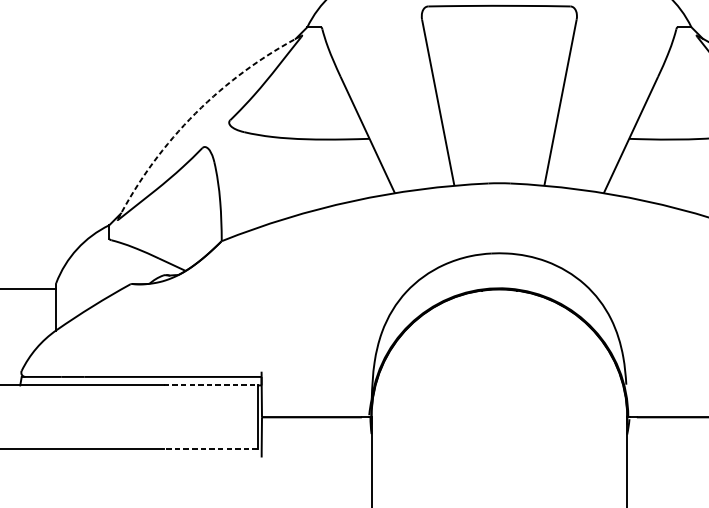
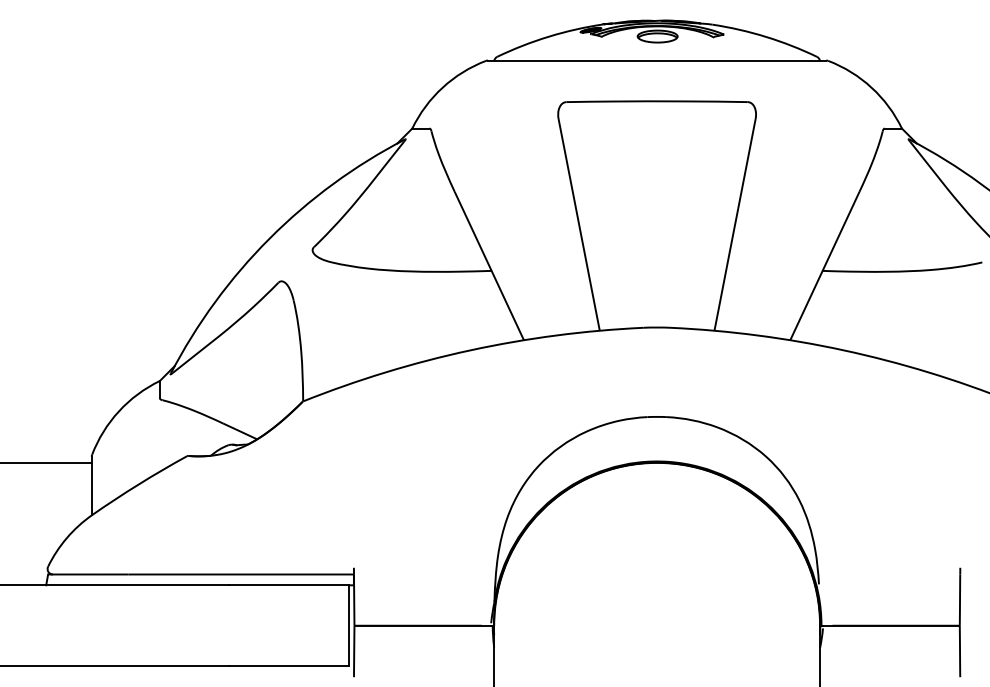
arc: (195, 113) -> (269, 238), dashed -> solid
line: (211, 385) -> (289, 585), dashed -> solid
line: (210, 449) -> (288, 666), dashed -> solid

